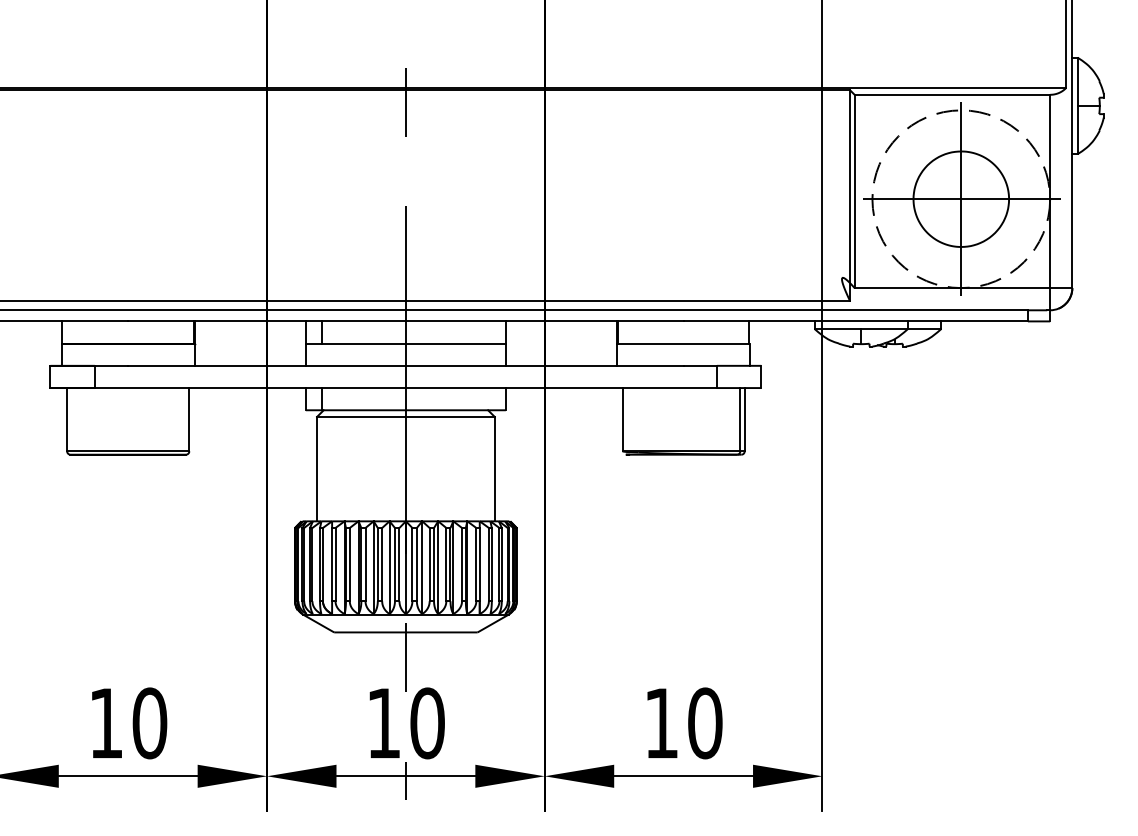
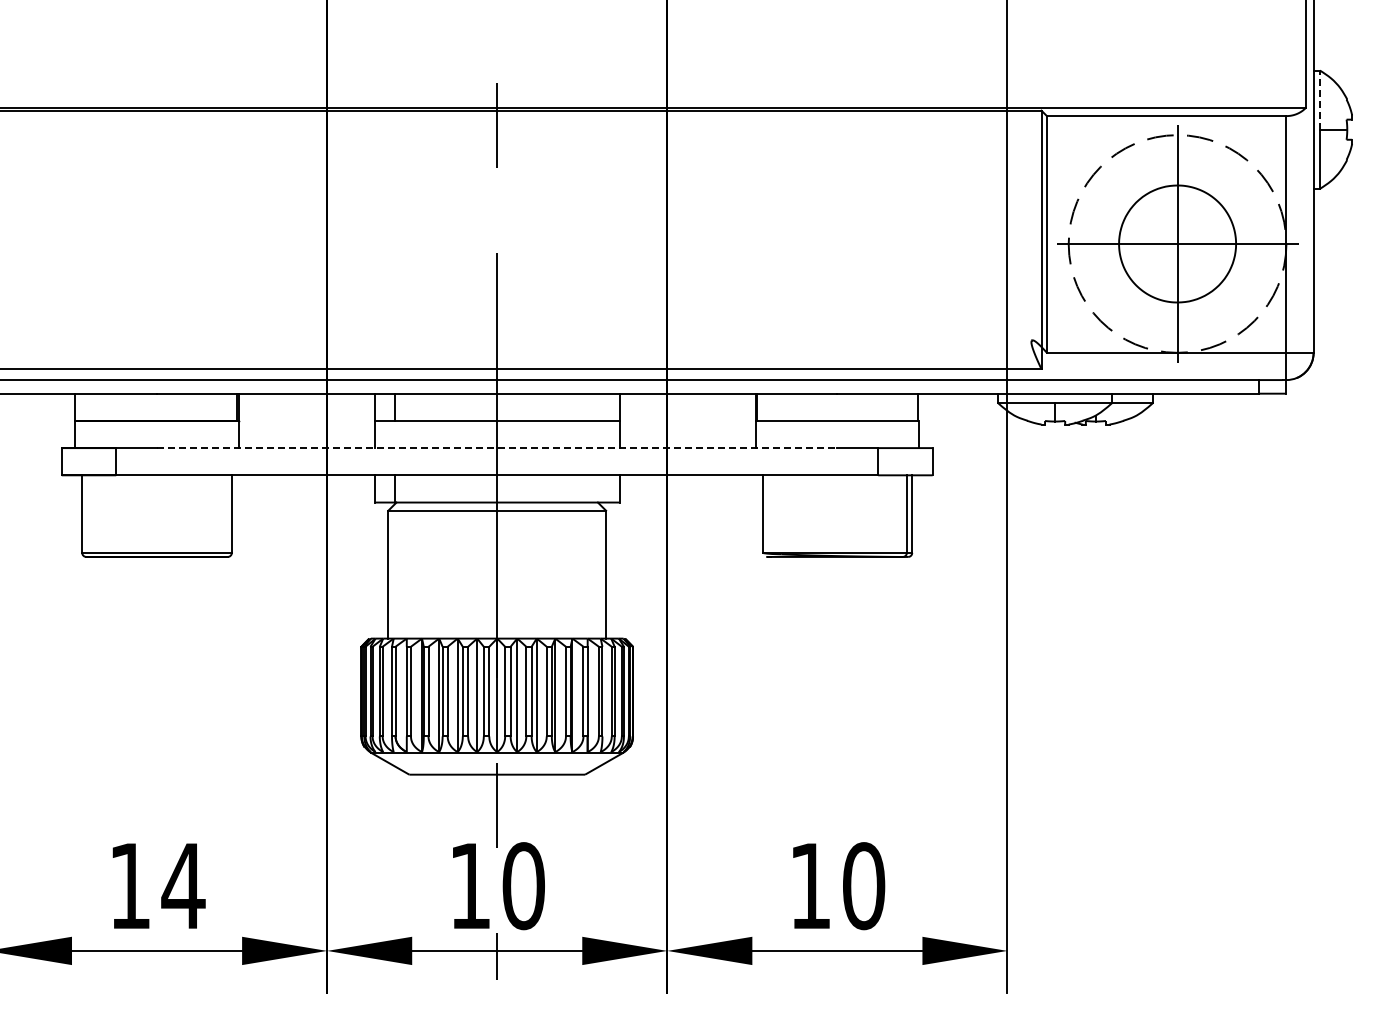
line: (1077, 82) -> (1319, 100), solid -> dashed
line: (406, 366) -> (497, 448), solid -> dashed
text: (149, 723) -> (183, 886), 10 -> 14

